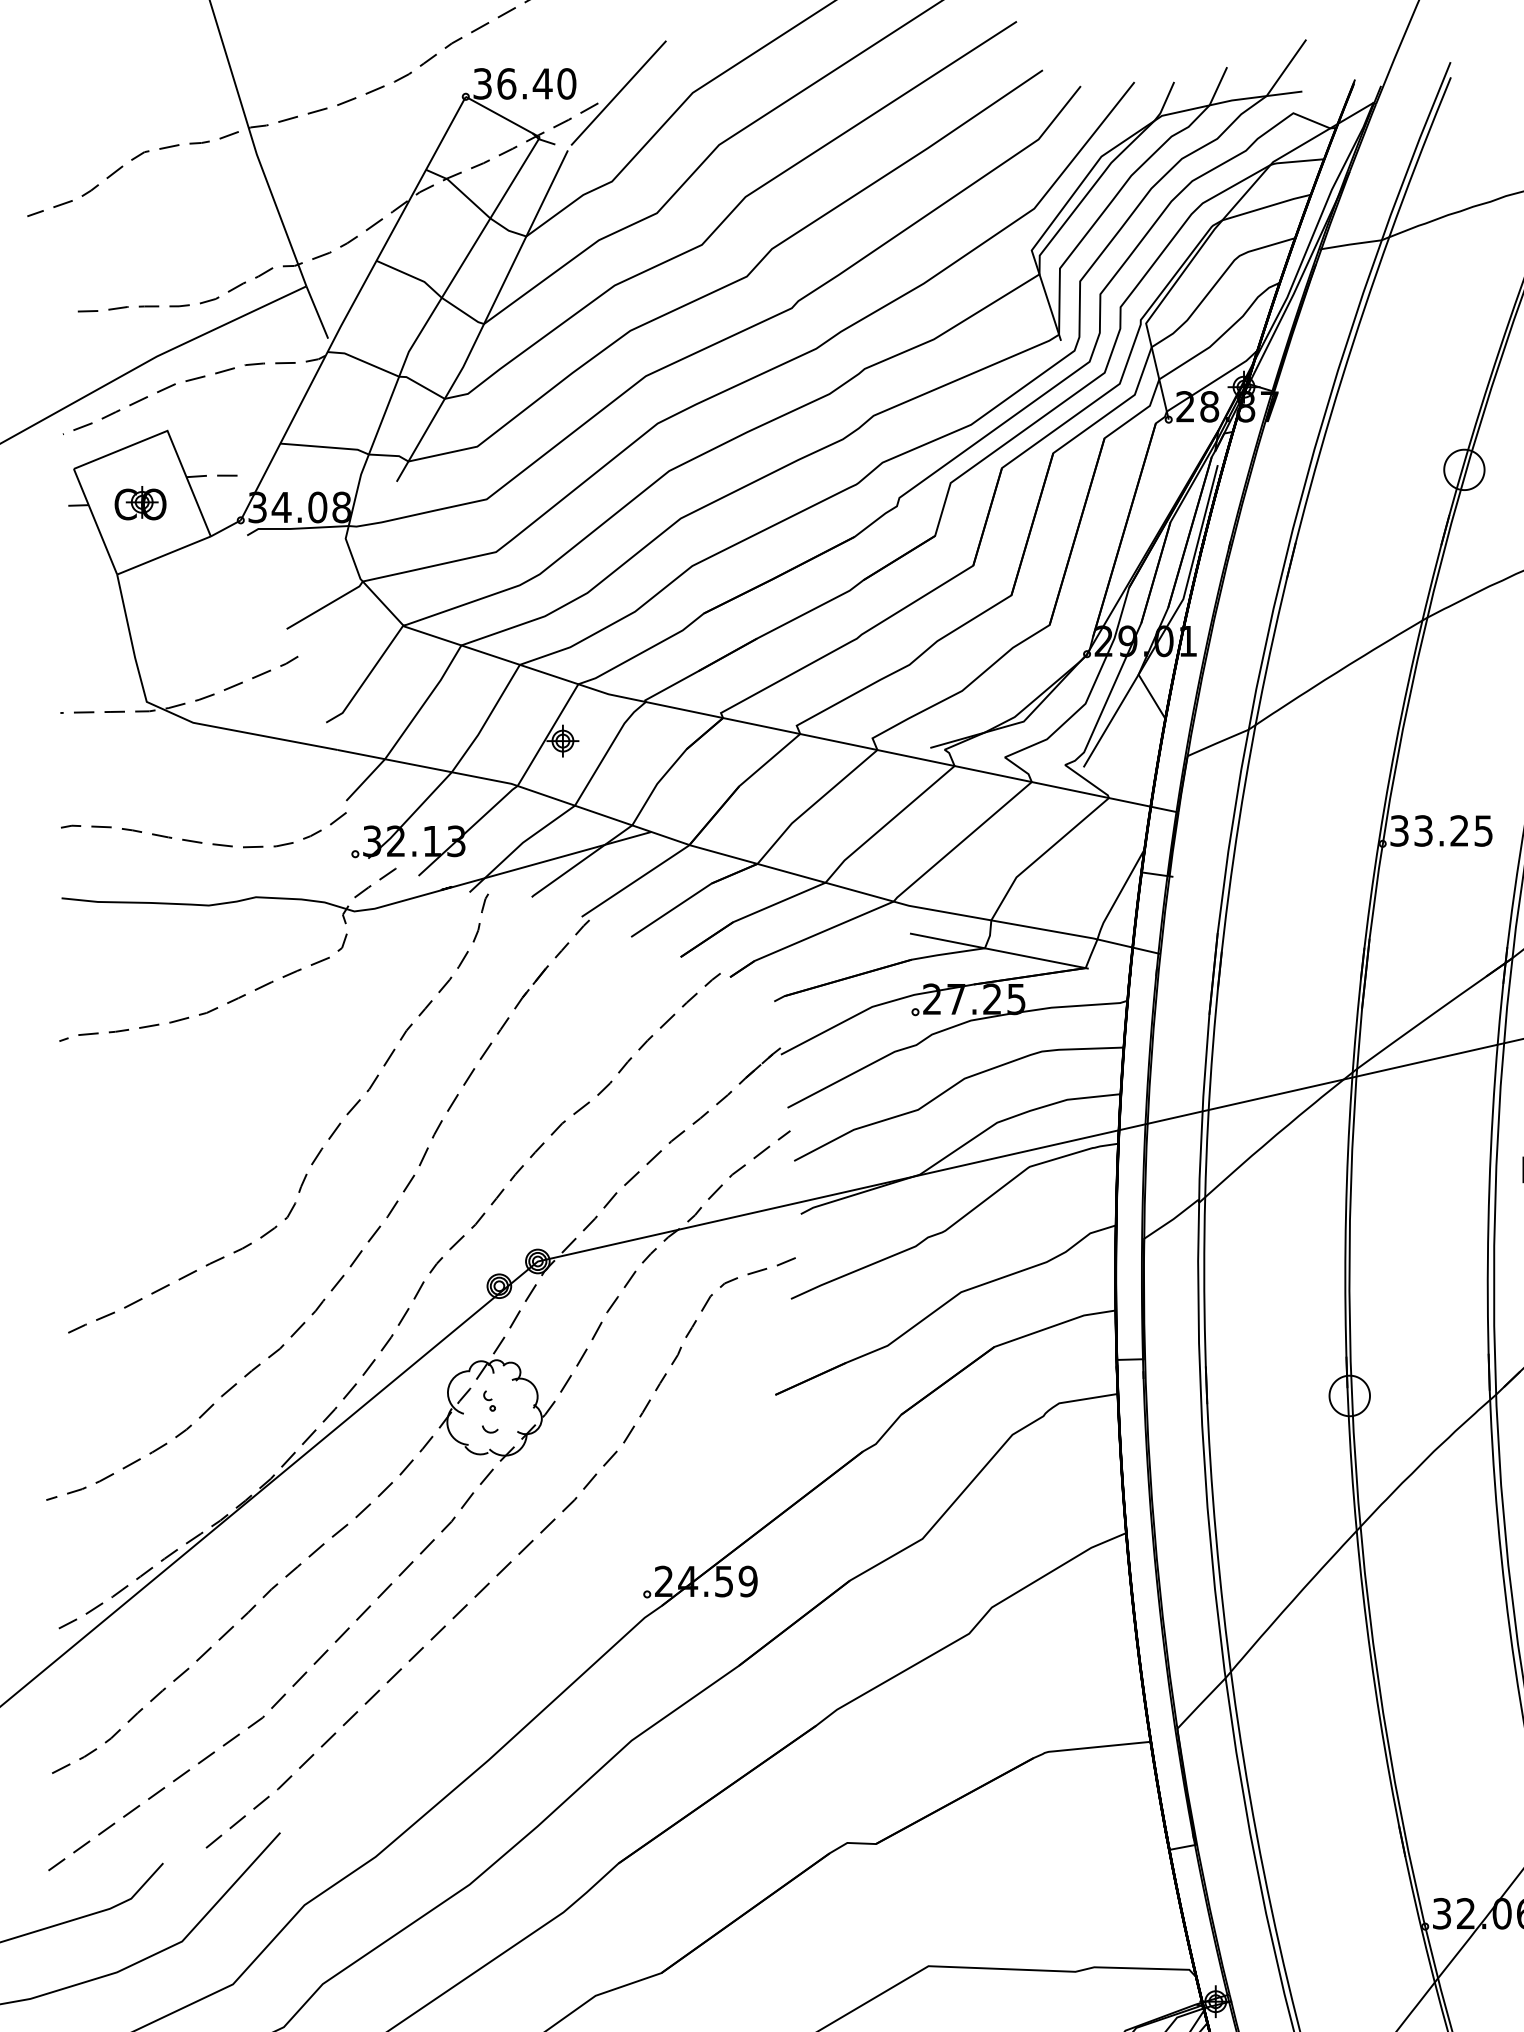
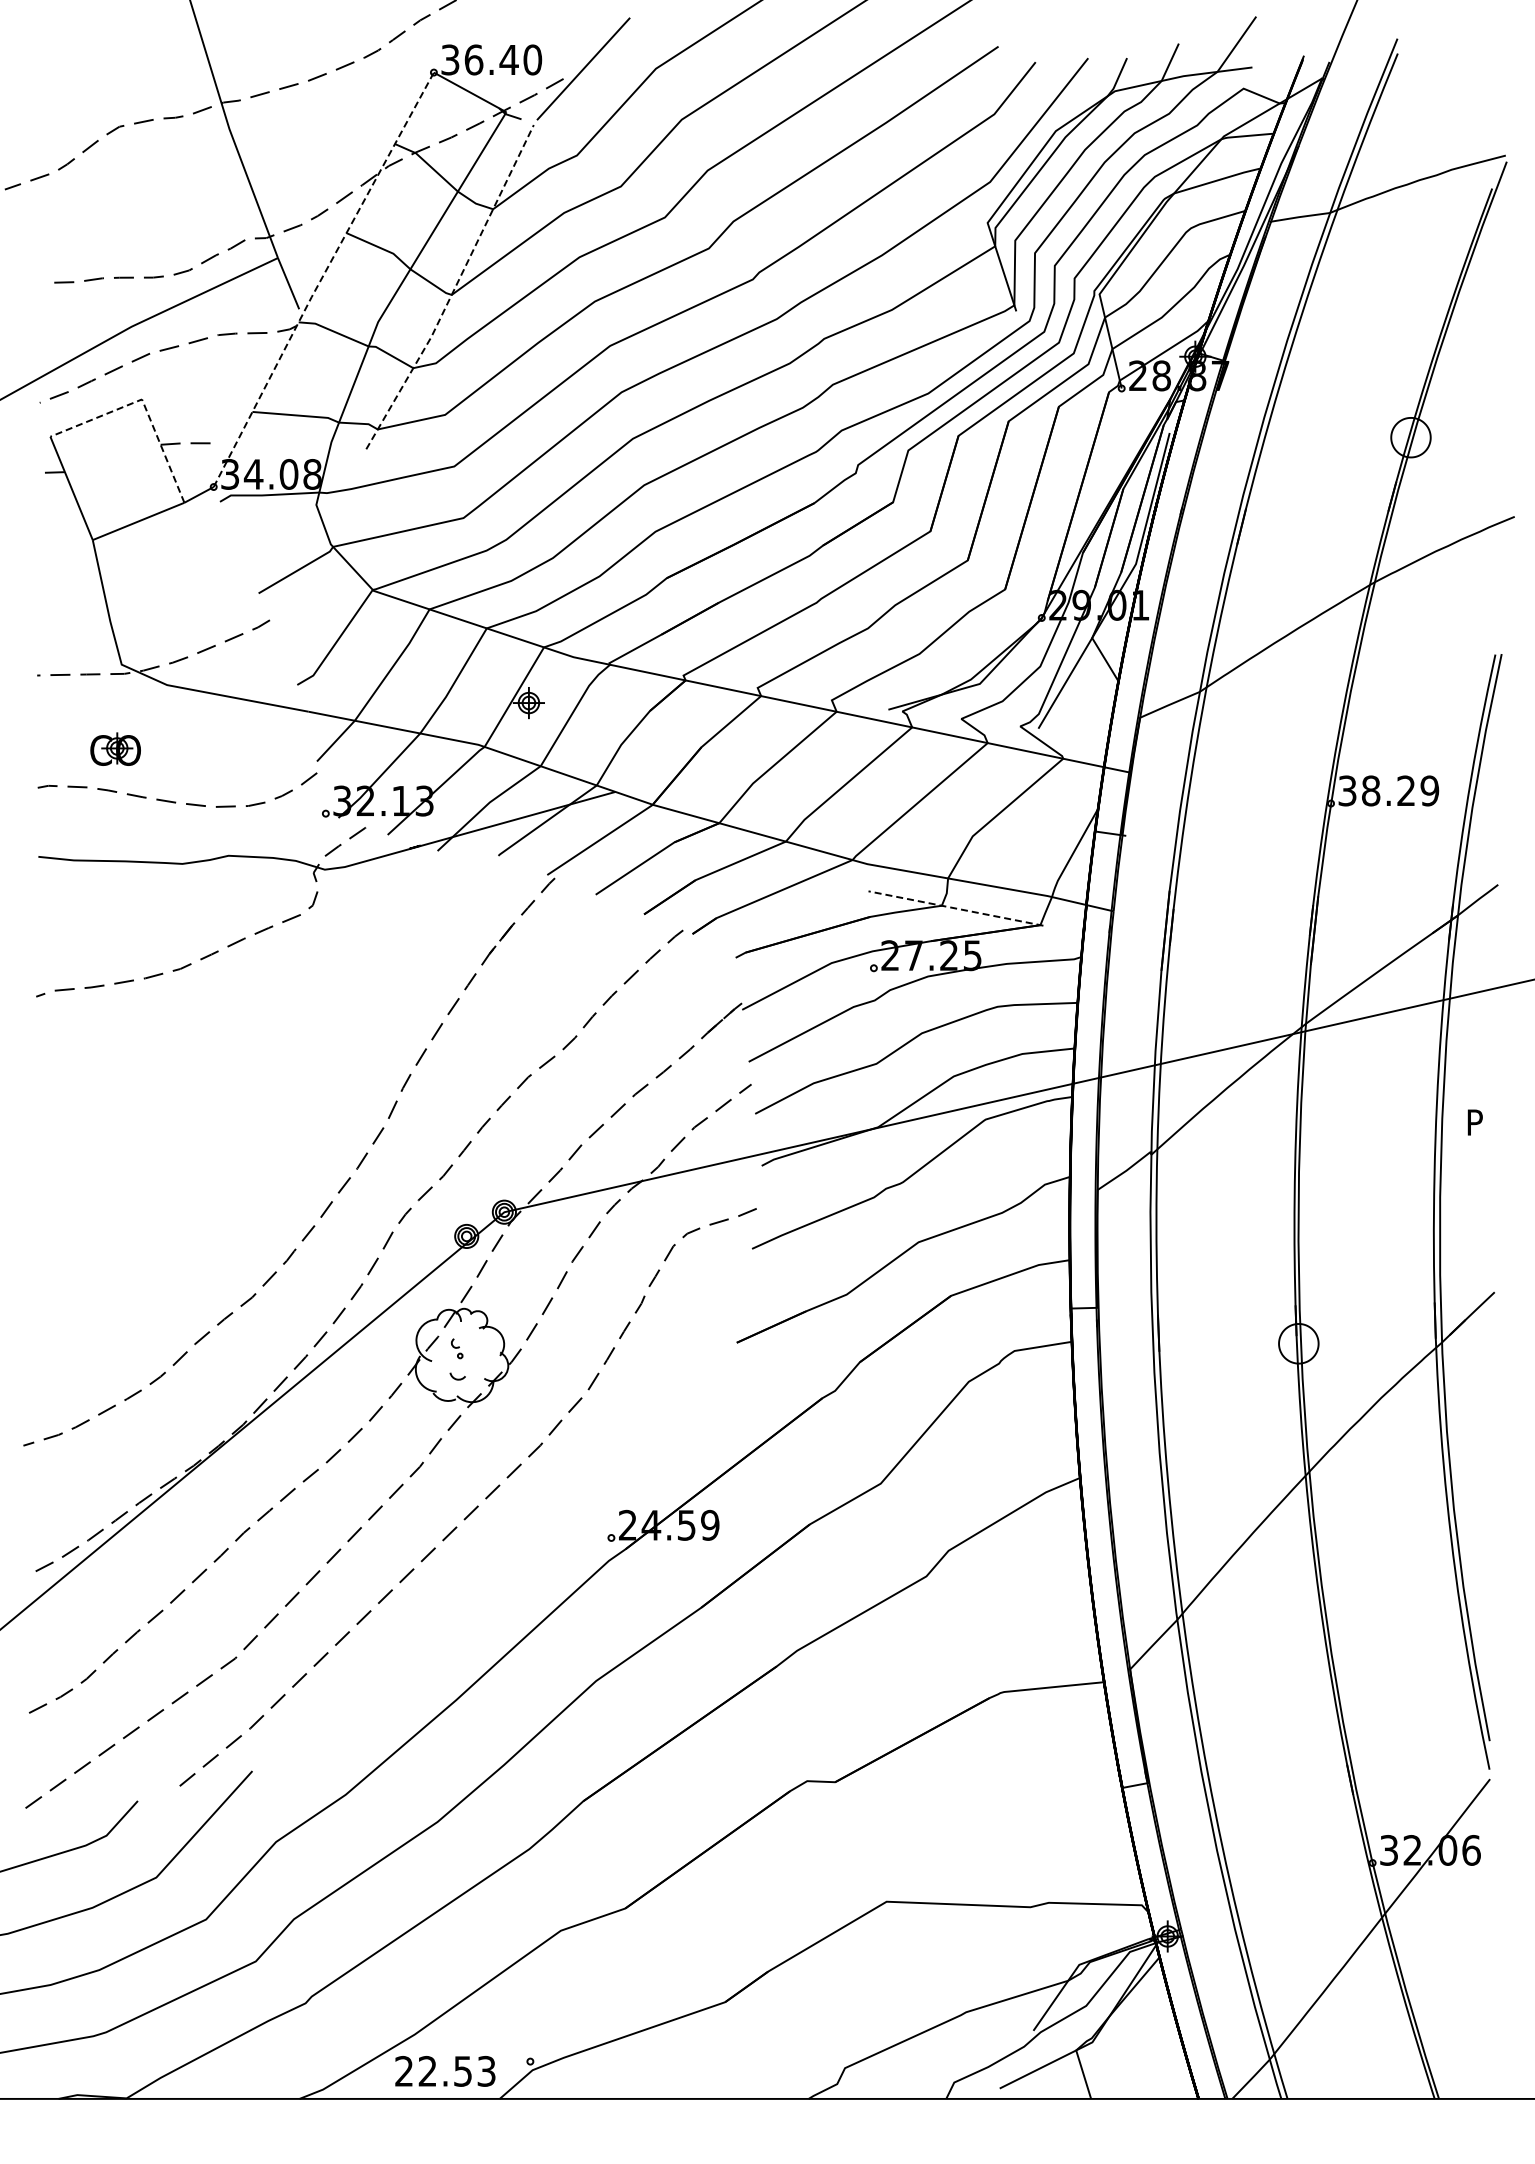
line: (350, 307) -> (321, 278), solid -> dashed
line: (486, 318) -> (454, 289), solid -> dashed
line: (170, 436) -> (144, 404), solid -> dashed
part: (140, 502) -> (115, 748), moved
text: (1453, 830) -> (1400, 790), 33.25 -> 38.29
line: (998, 951) -> (955, 908), solid -> dashed
curve: (320, 1149) -> (291, 1102), removed

